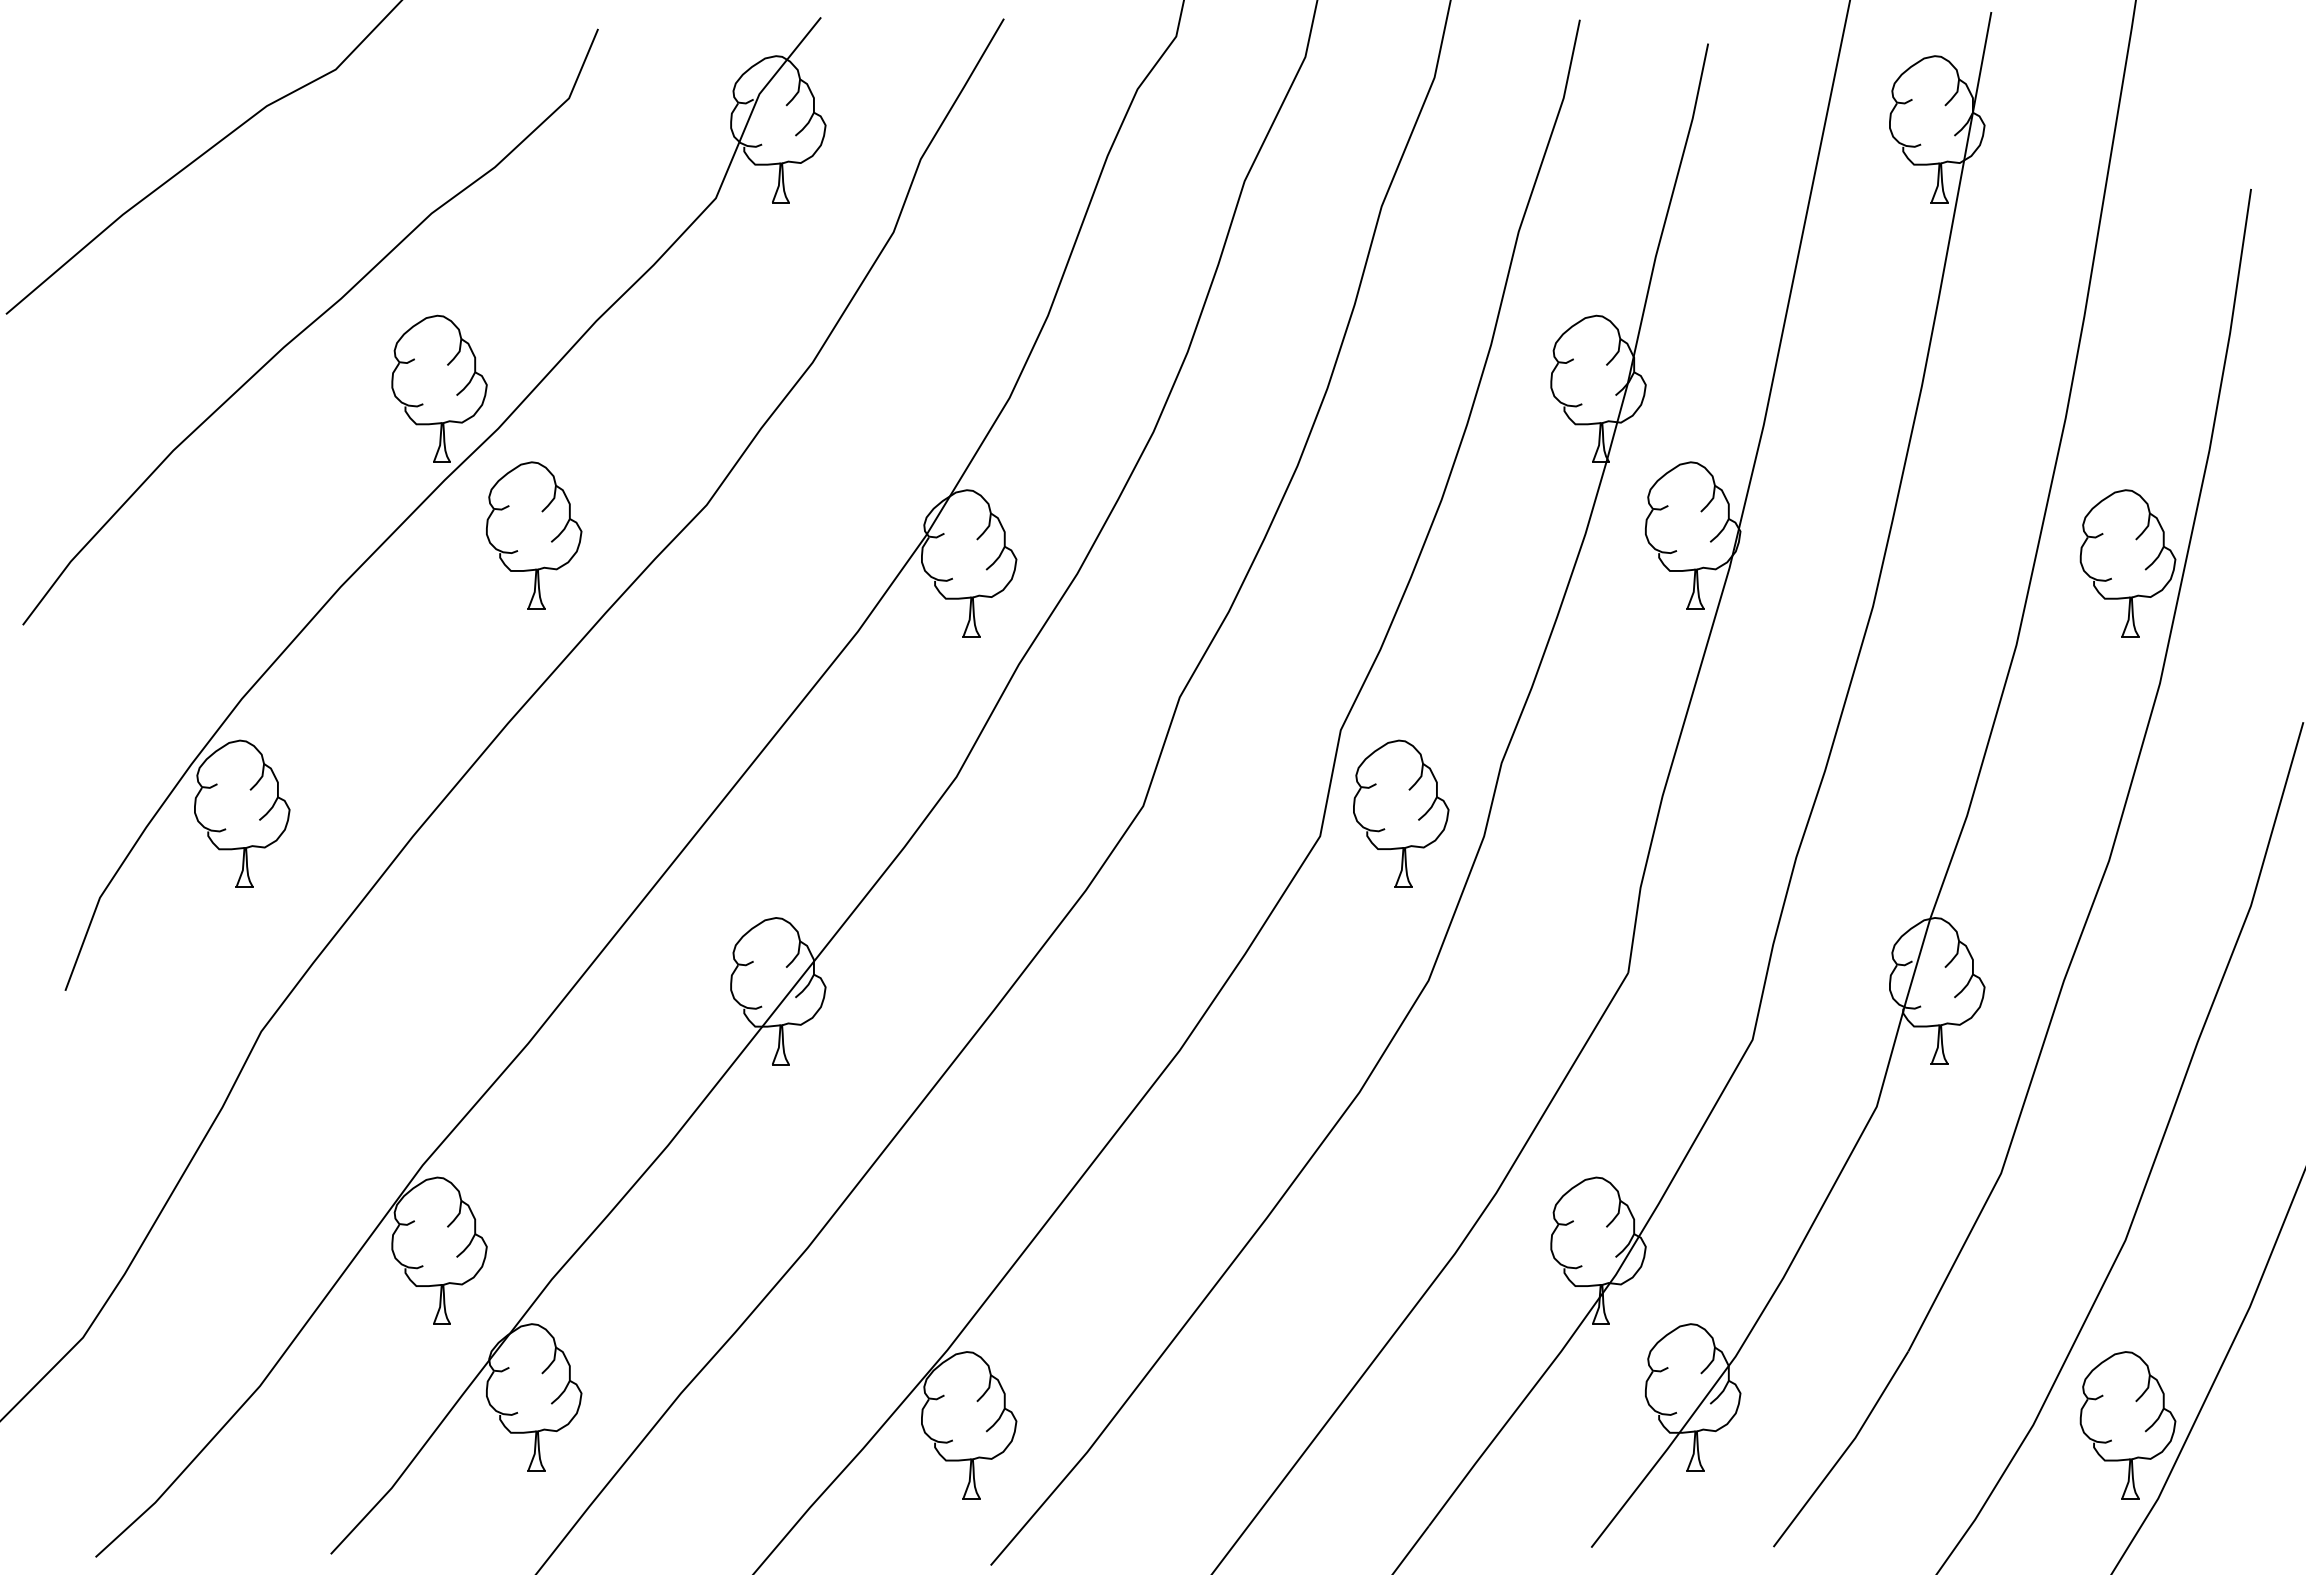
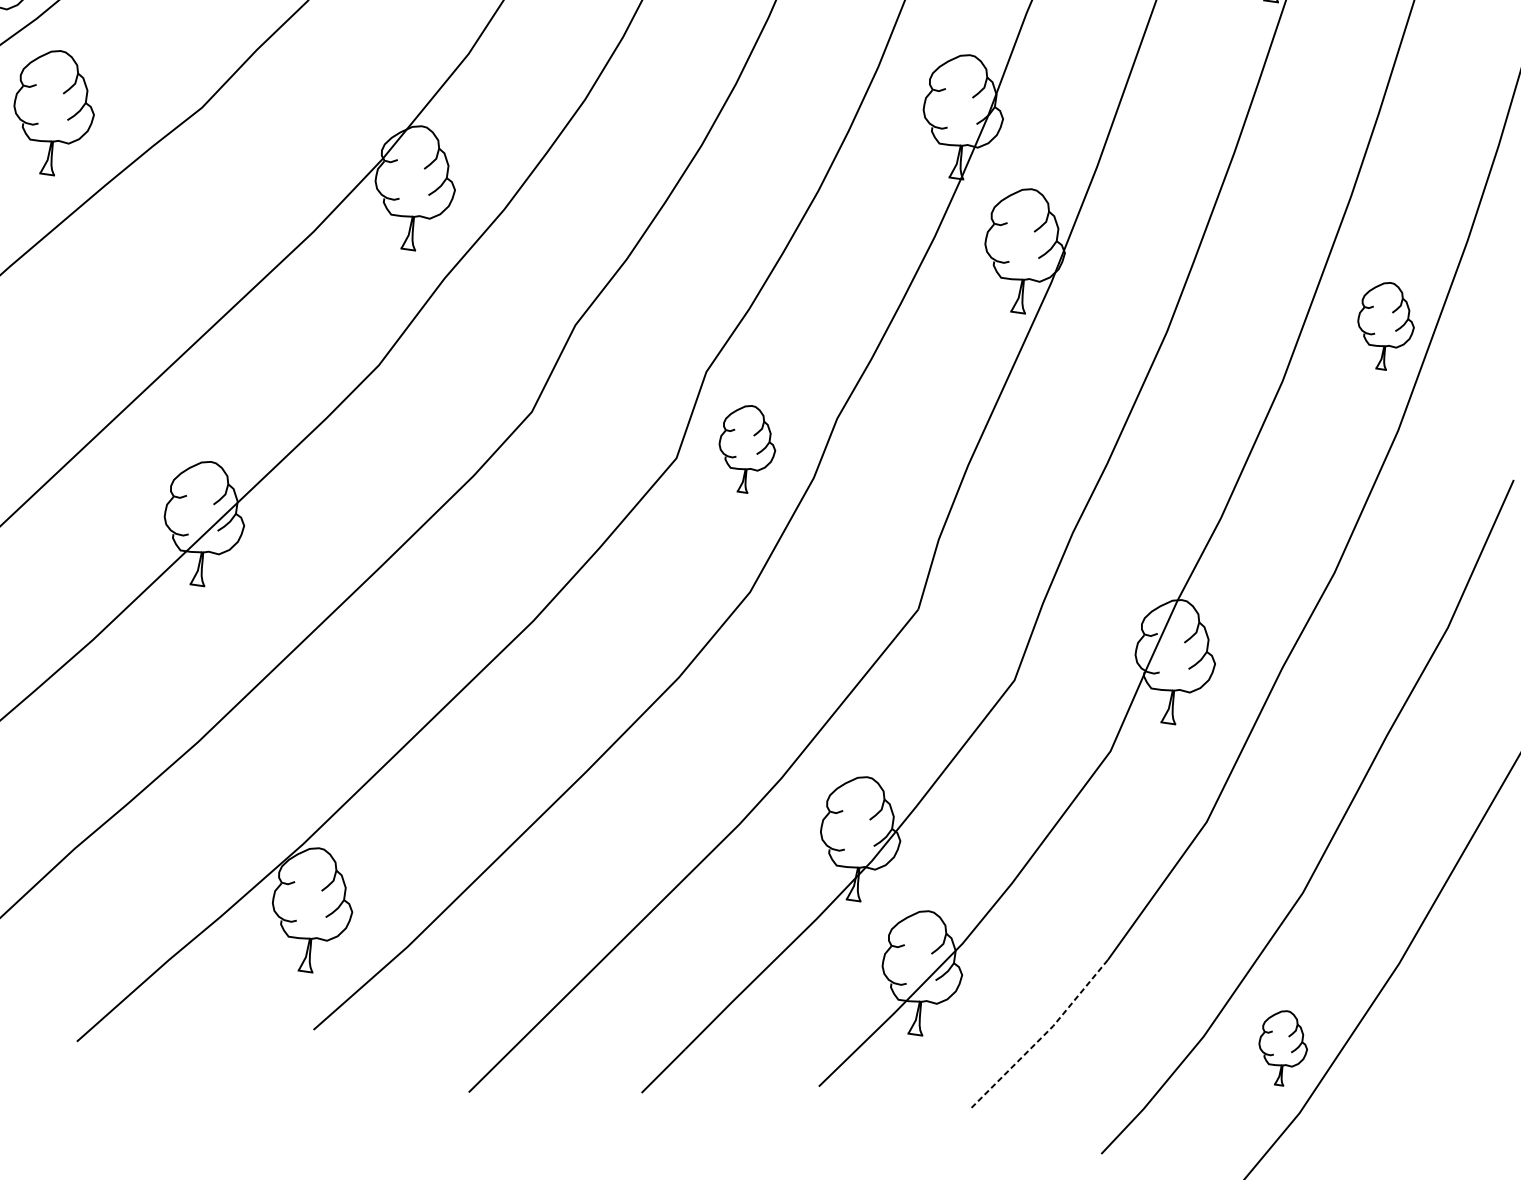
part: (2127, 563) -> (1385, 326), size x0.7
part: (1401, 813) -> (747, 448), size x0.7
part: (2127, 1425) -> (1282, 1048), size x0.6
line: (1845, 1451) -> (1043, 1036), solid -> dashed

